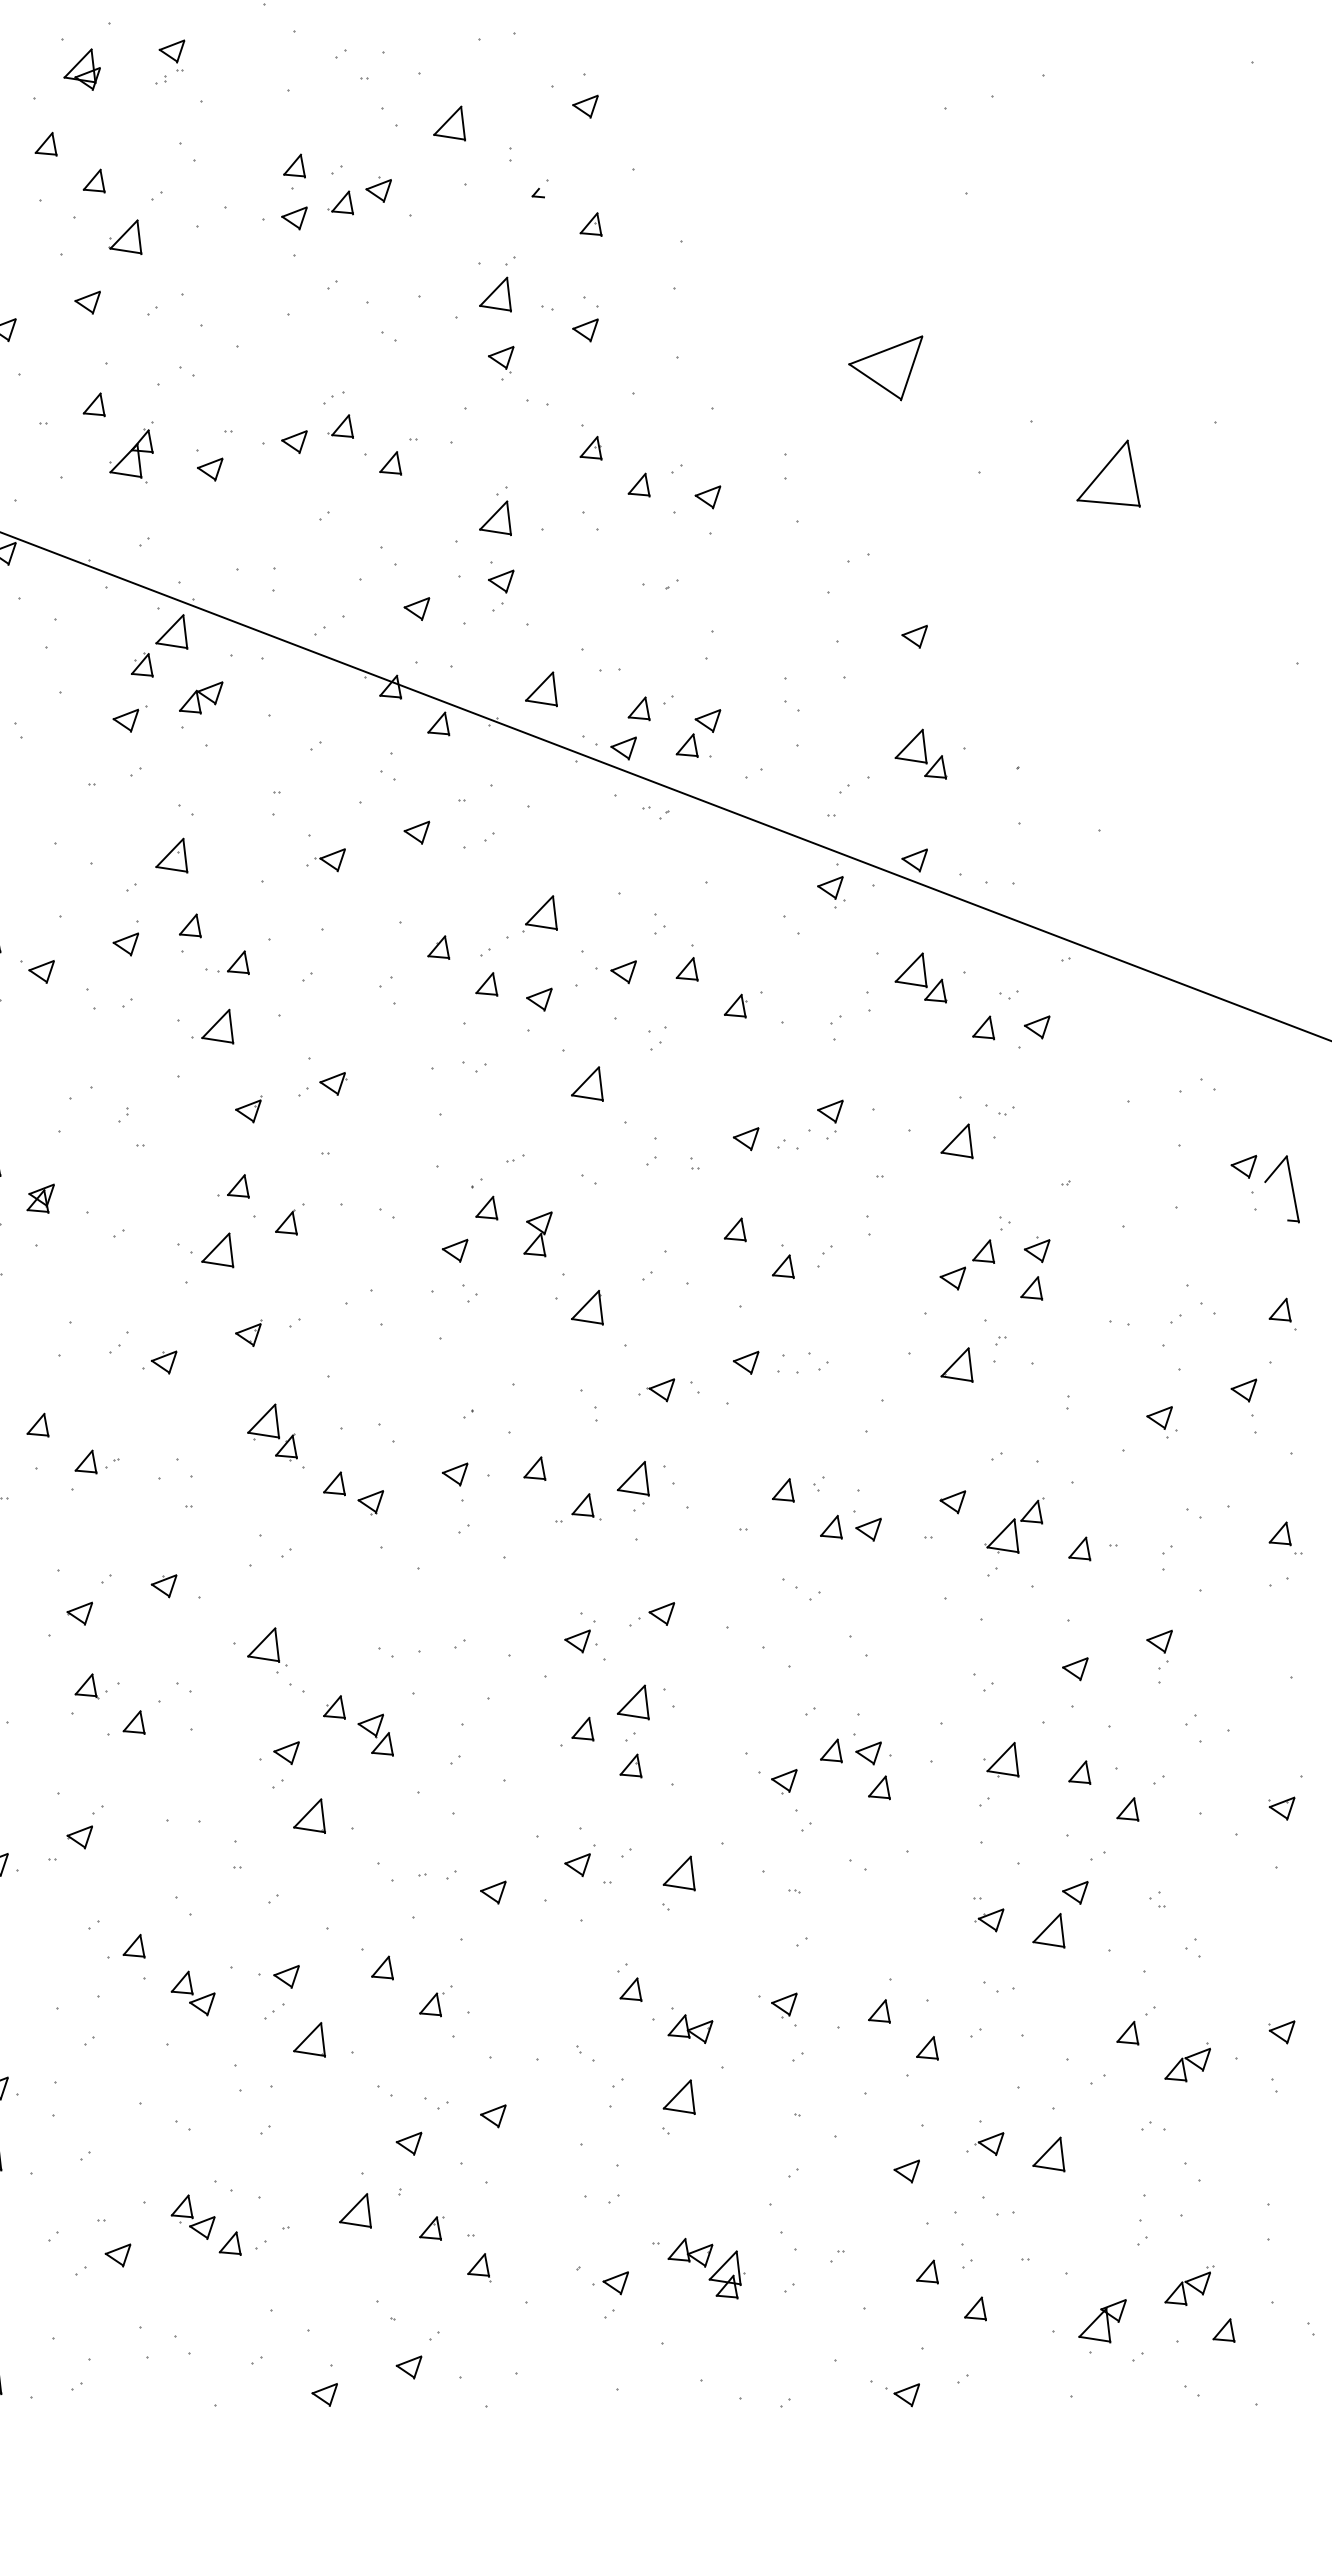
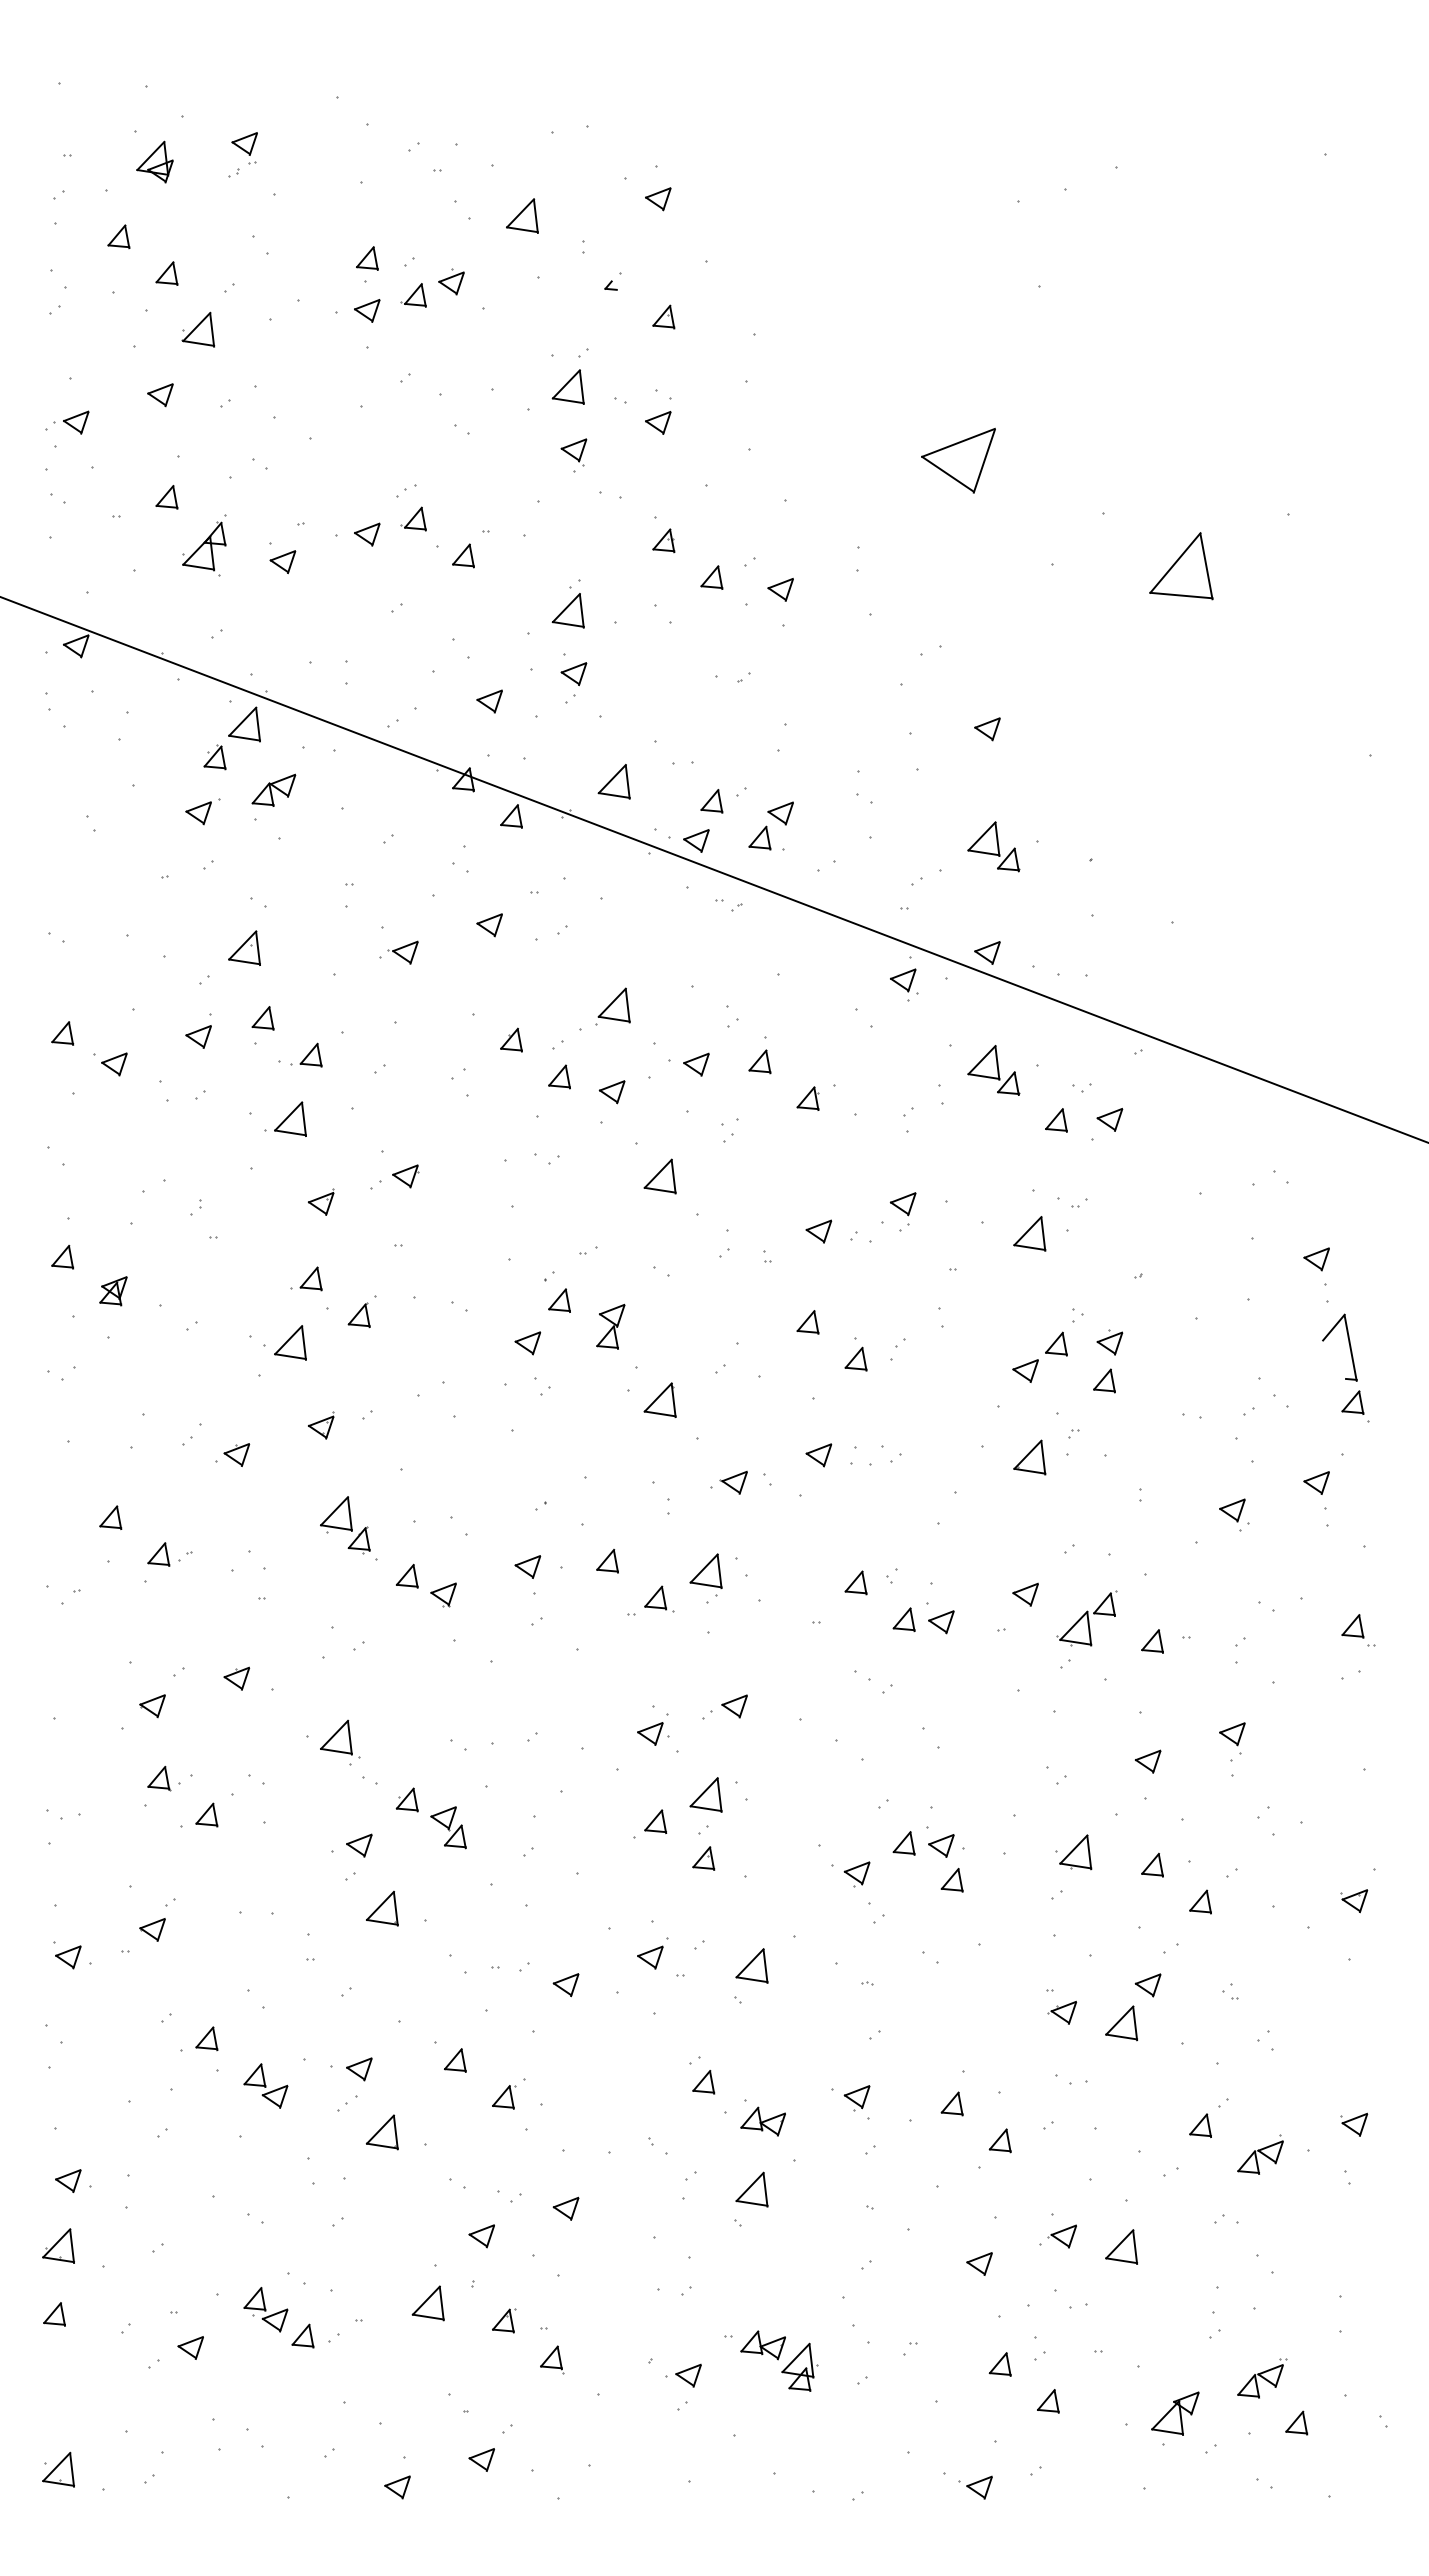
part: (1290, 1185) -> (1348, 1343), moved

